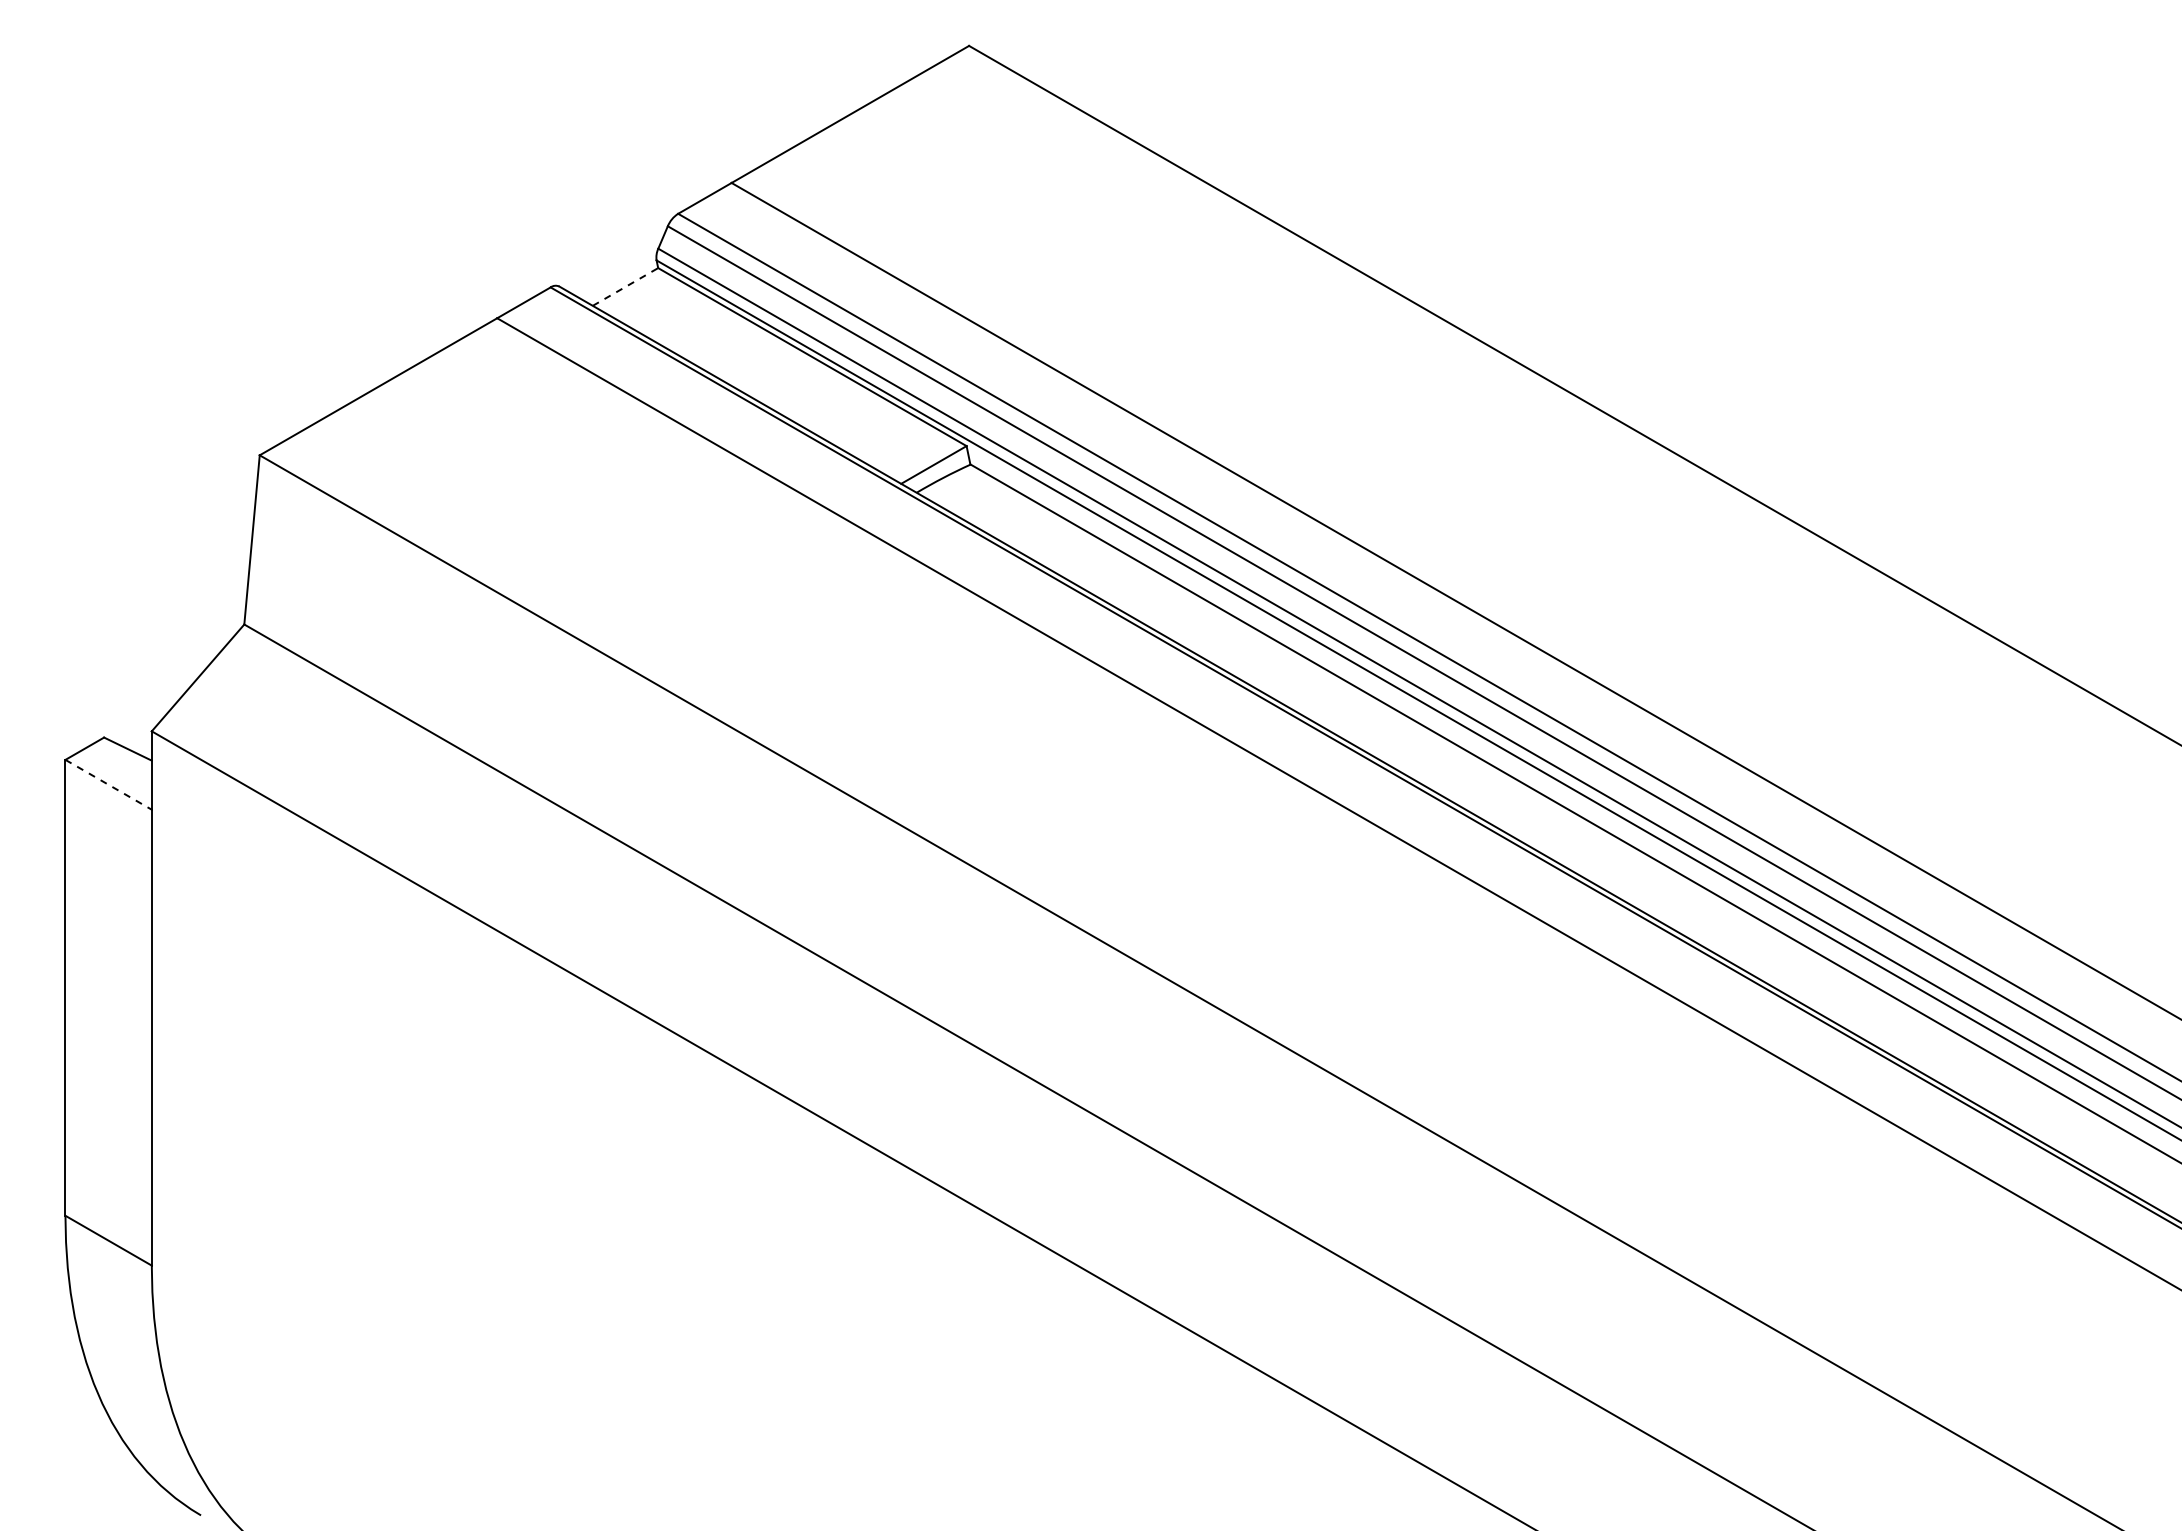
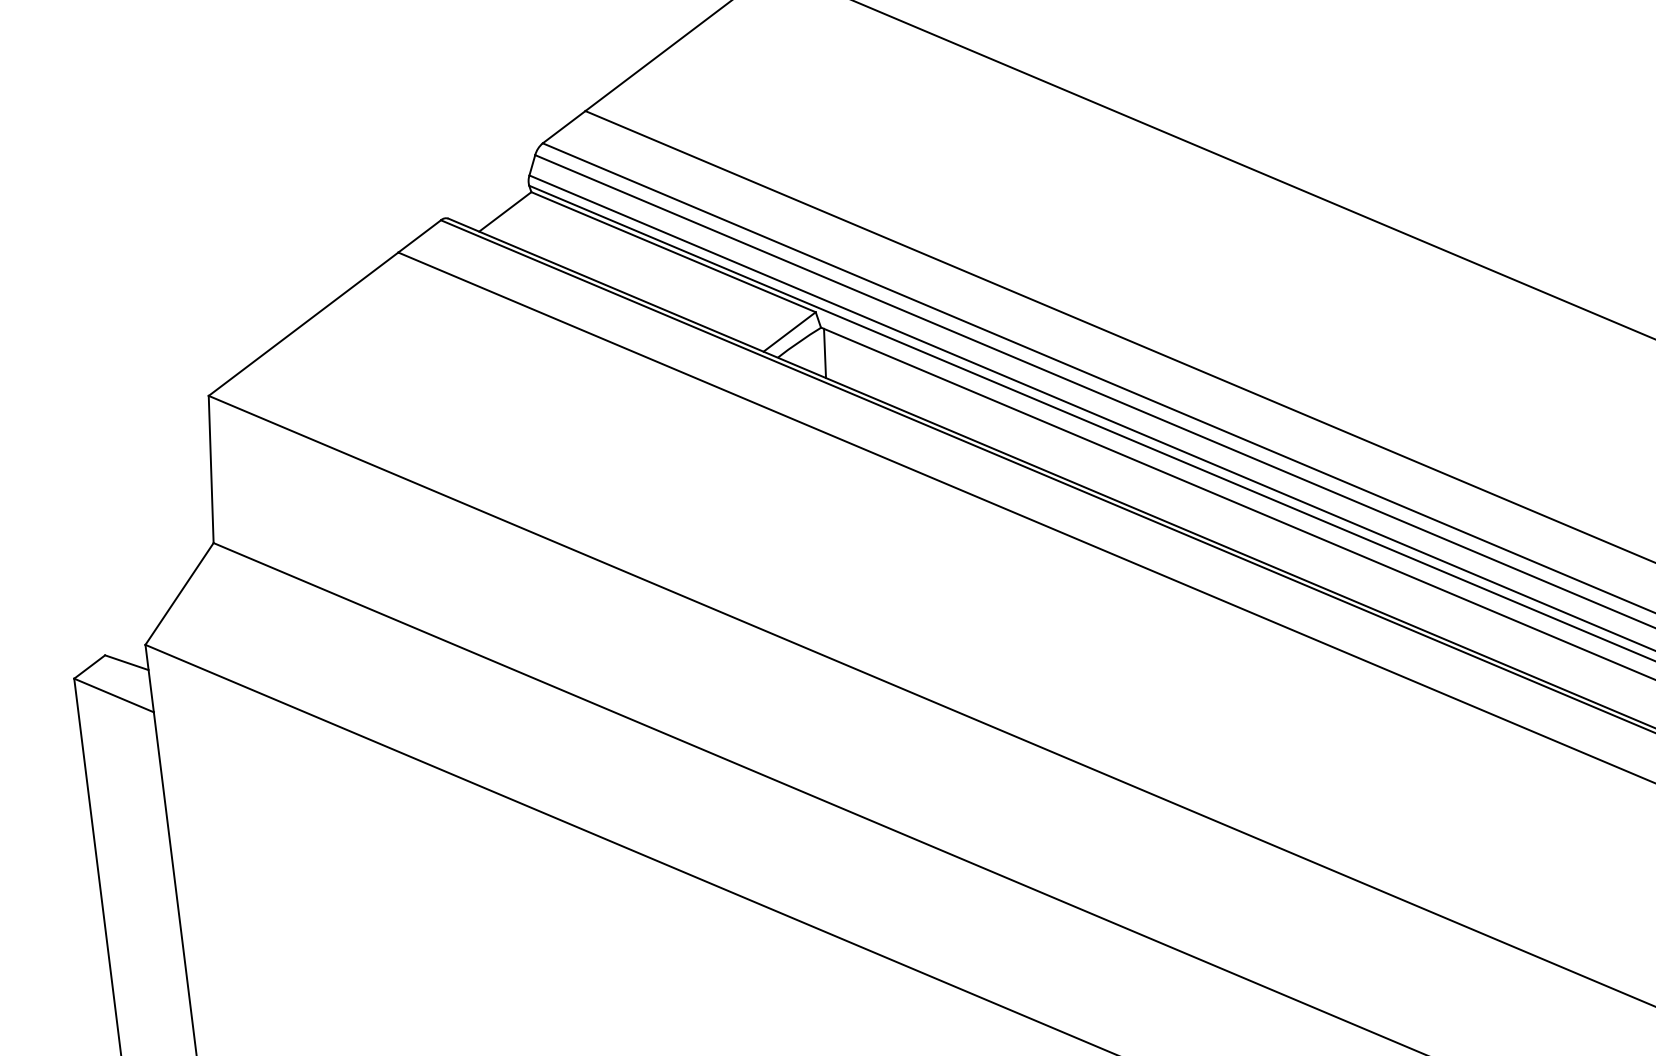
line: (625, 286) -> (505, 211), dashed -> solid
line: (970, 494) -> (824, 353), added
line: (108, 784) -> (113, 695), dashed -> solid

